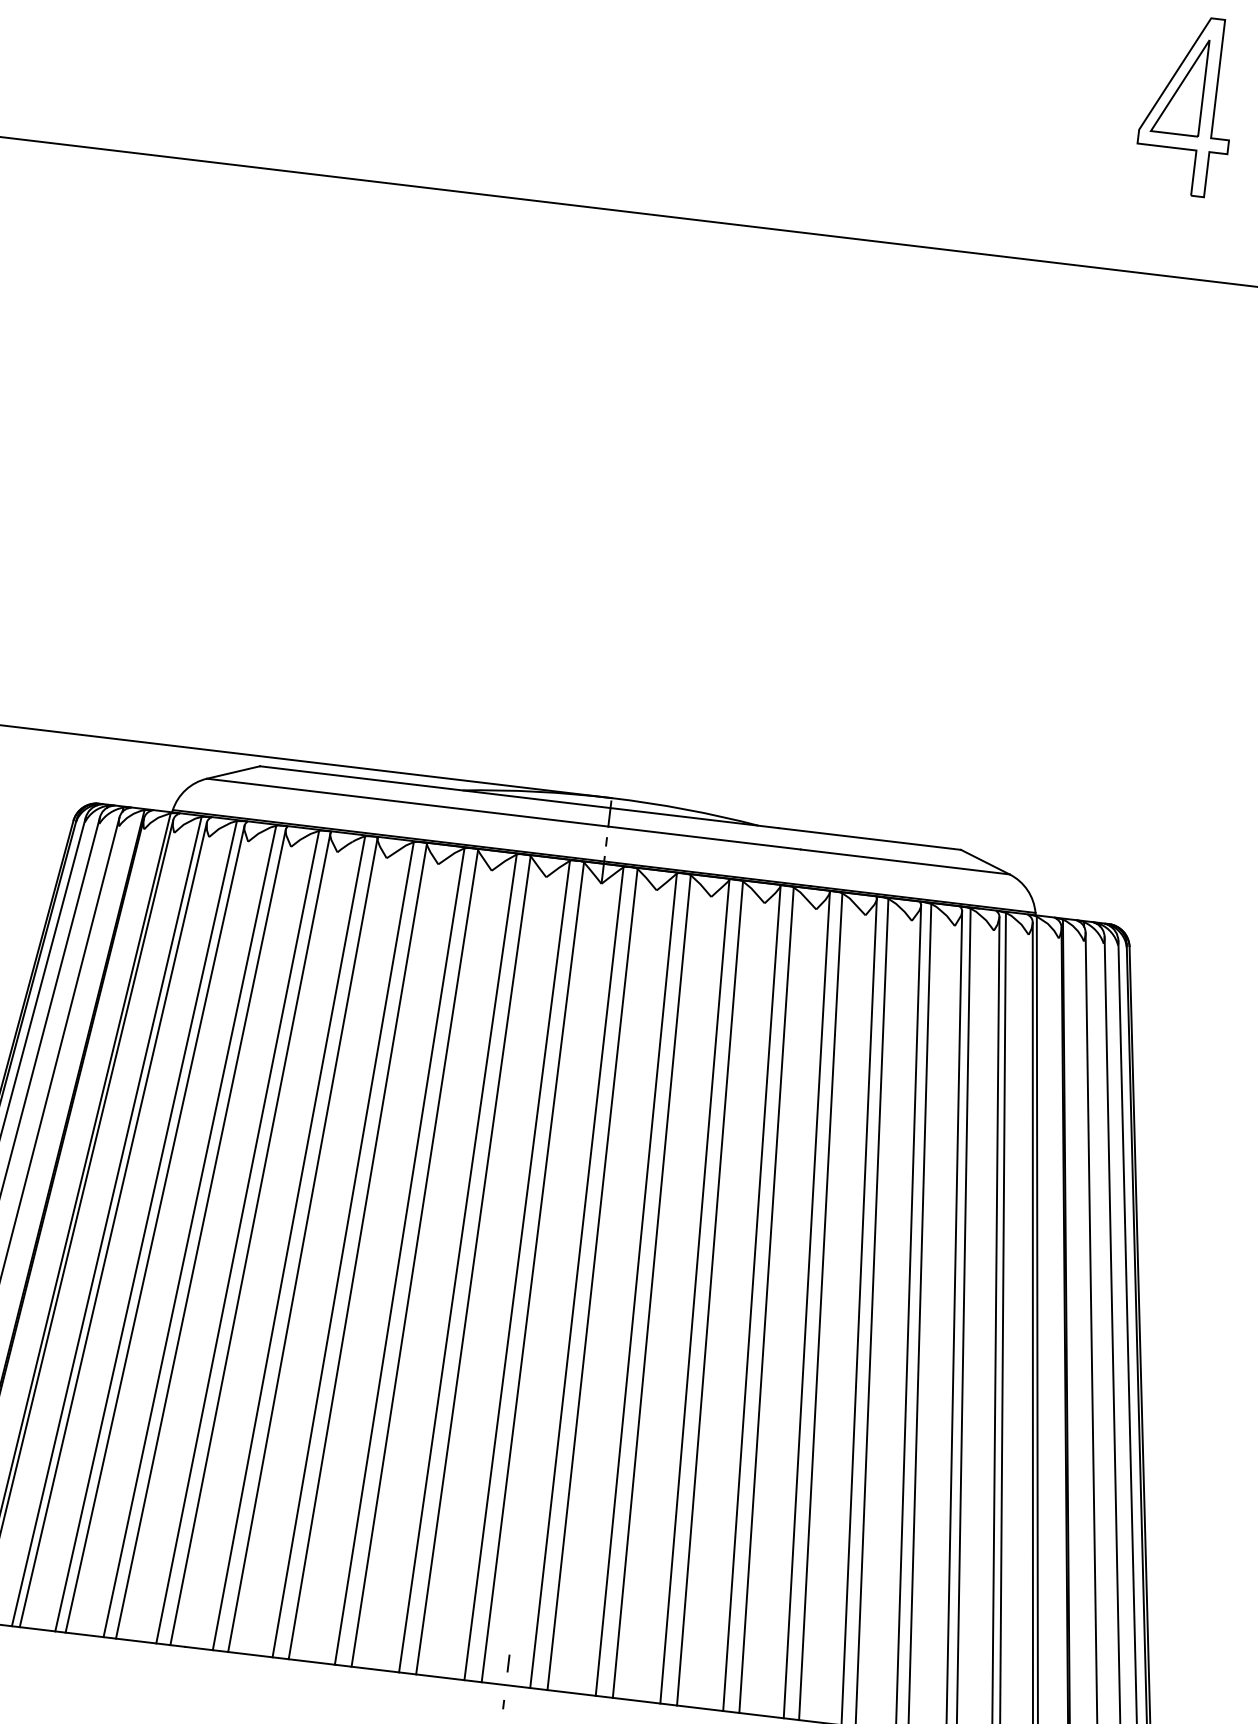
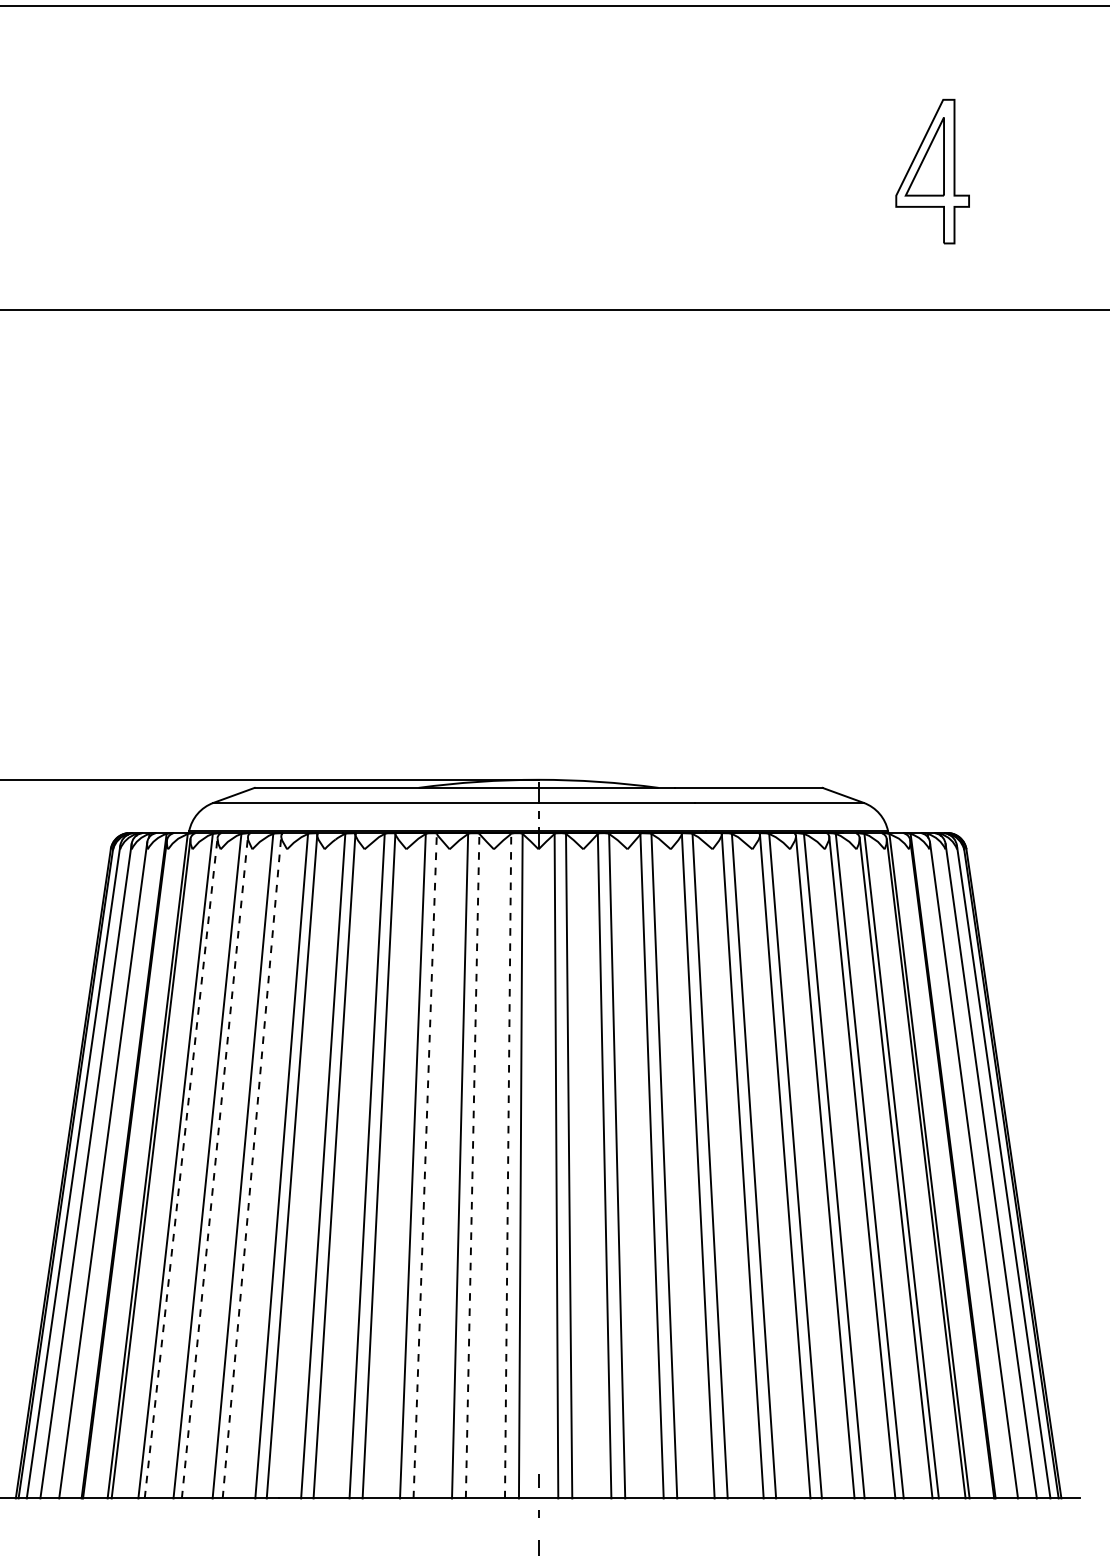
line: (113, 1224) -> (181, 1167), solid -> dashed
line: (154, 1228) -> (214, 1167), solid -> dashed
line: (201, 1234) -> (252, 1167), solid -> dashed
line: (415, 1257) -> (425, 1165), solid -> dashed
line: (473, 1264) -> (472, 1165), solid -> dashed
line: (517, 1269) -> (508, 1165), solid -> dashed

